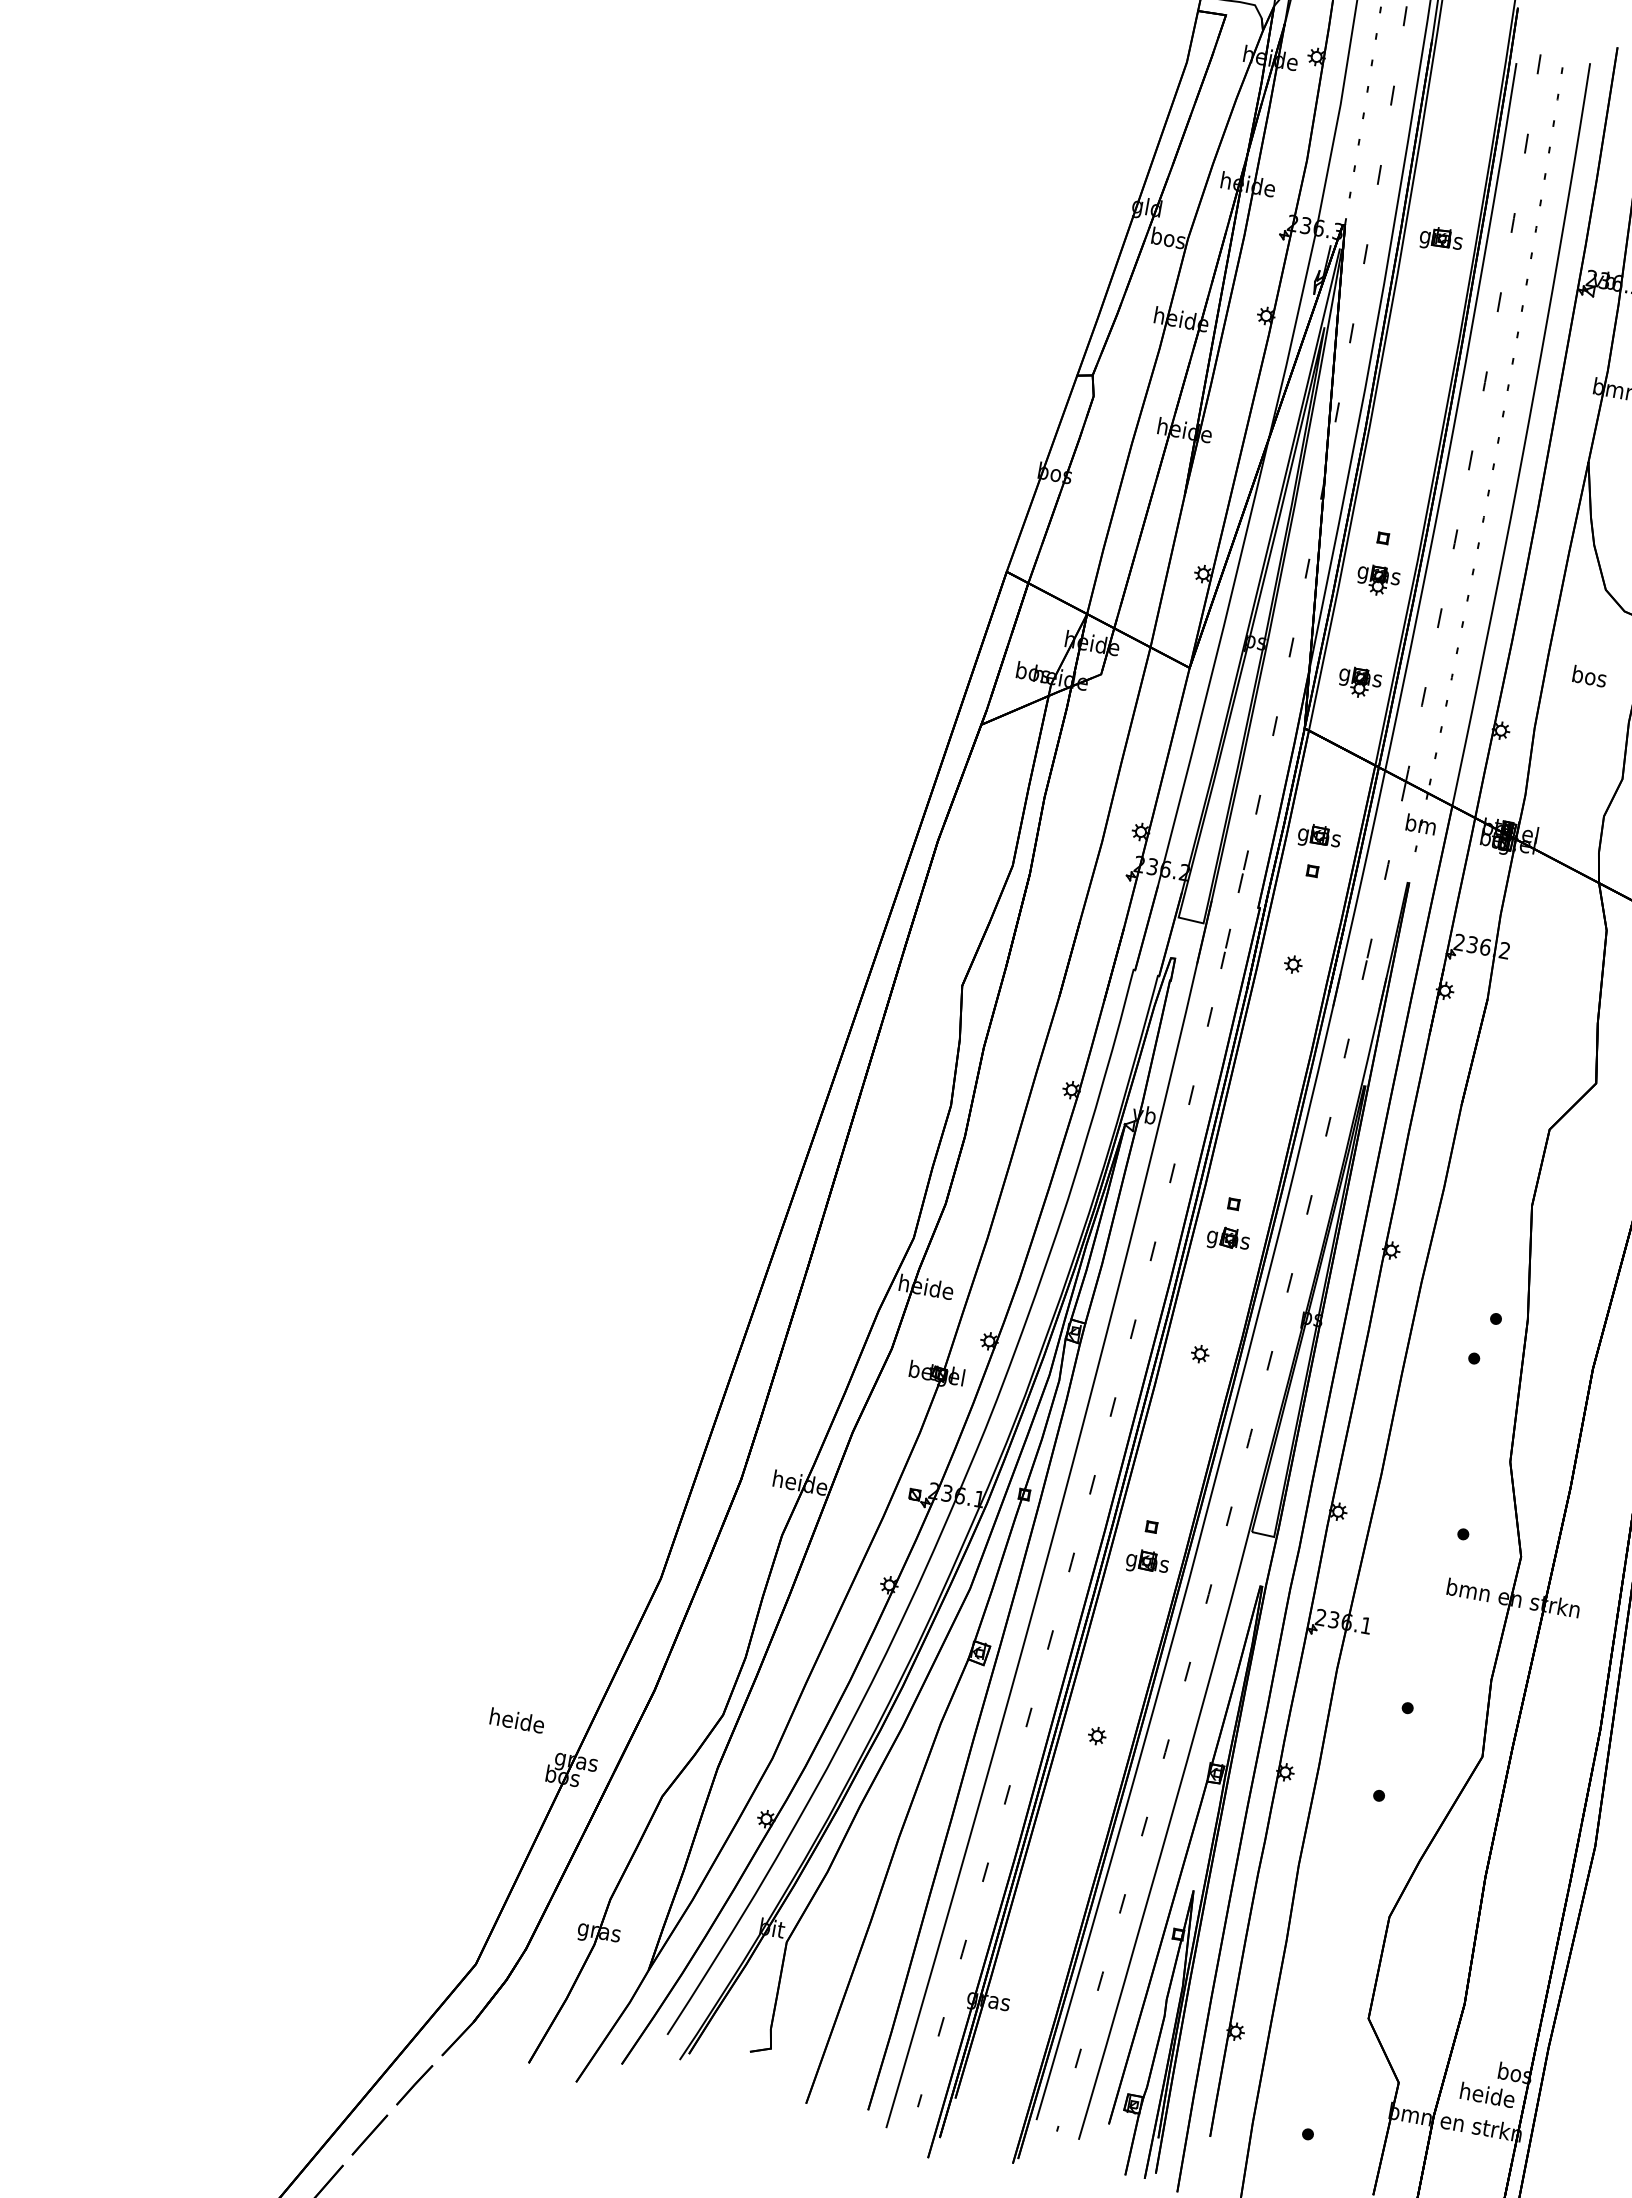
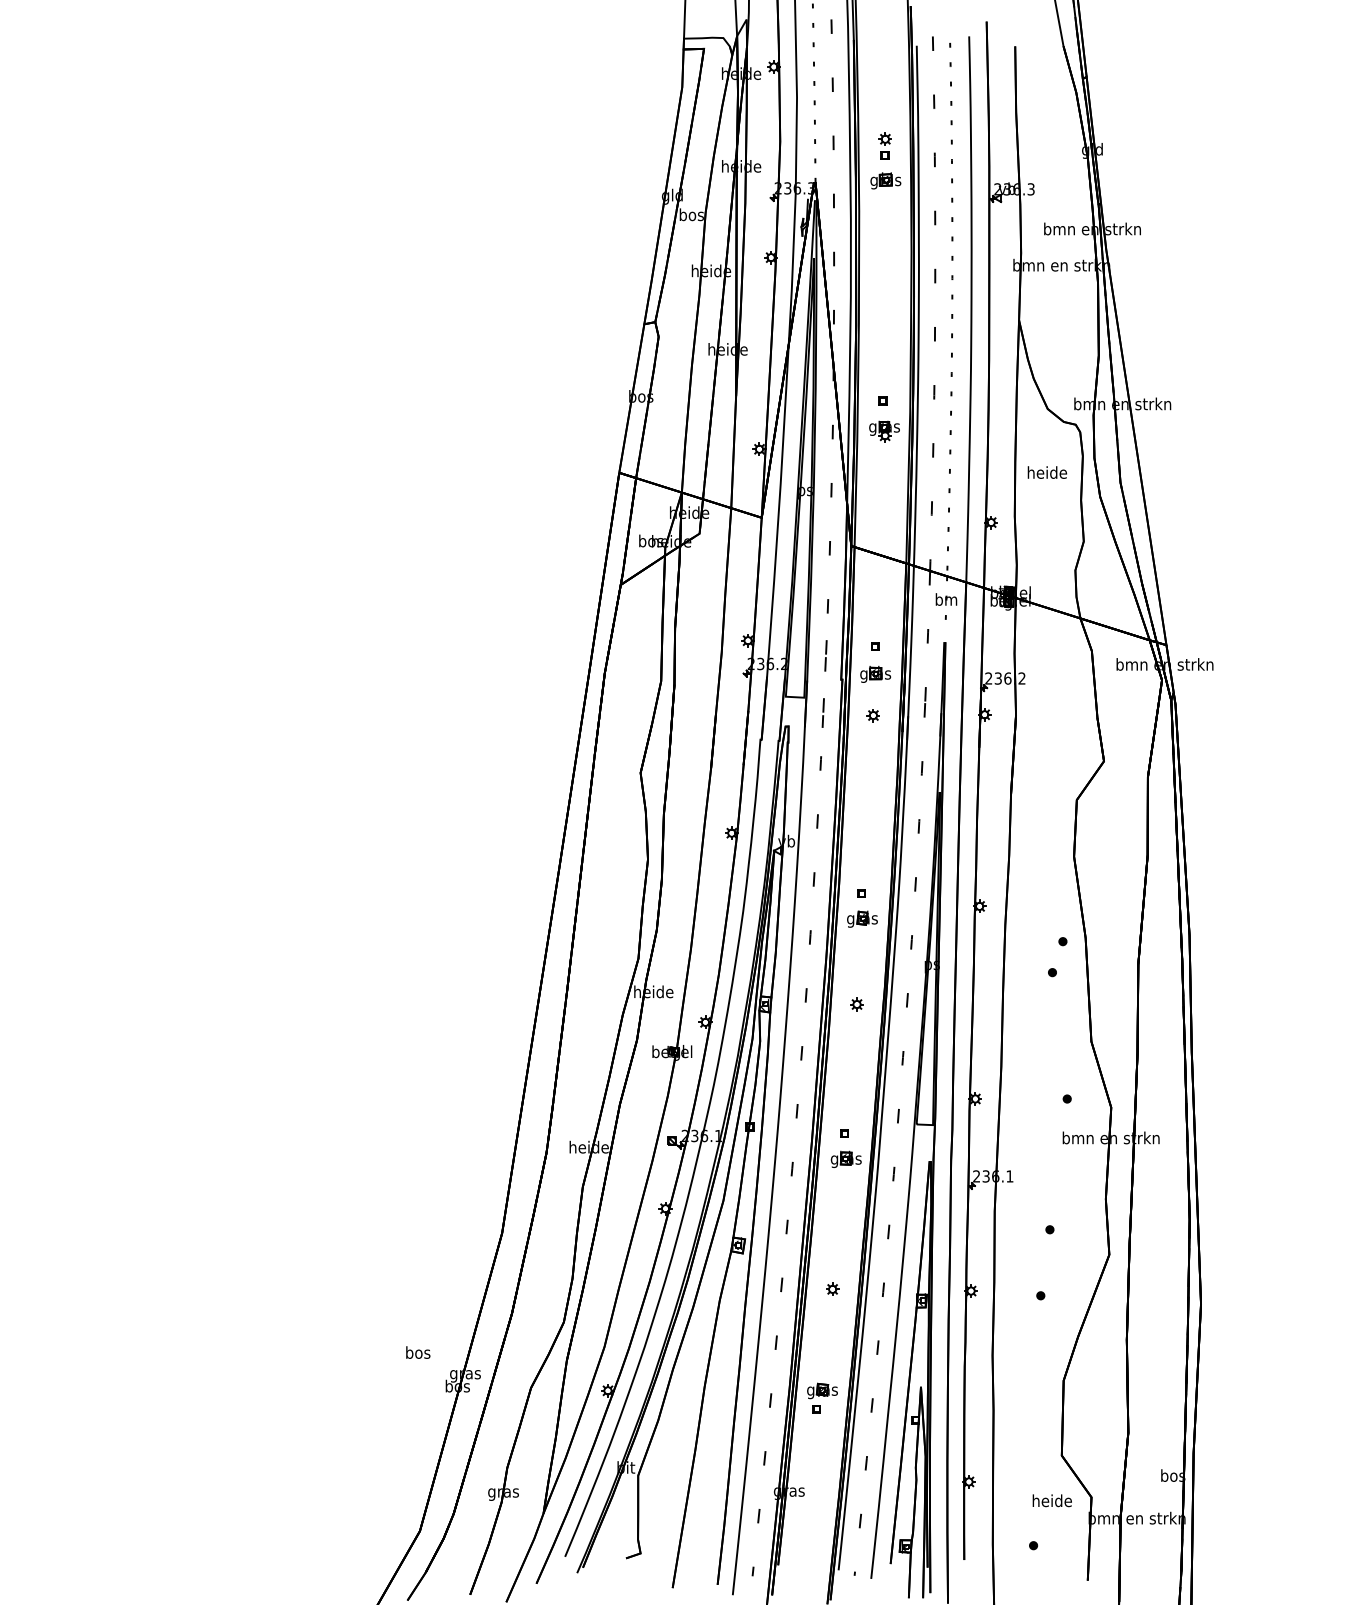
part: (1448, 191) -> (884, 145), added
text: (1589, 676) -> (1047, 472), bos -> heide
part: (1359, 682) -> (884, 506), removed
part: (1319, 837) -> (875, 674), moved
text: (516, 1720) -> (417, 1352), heide -> bos
part: (1056, 1880) -> (822, 1397), added
text: (1486, 2094) -> (1051, 1500), moved

